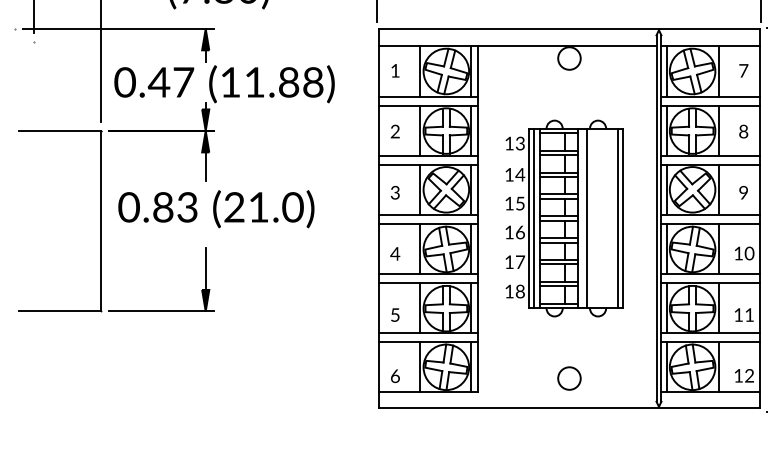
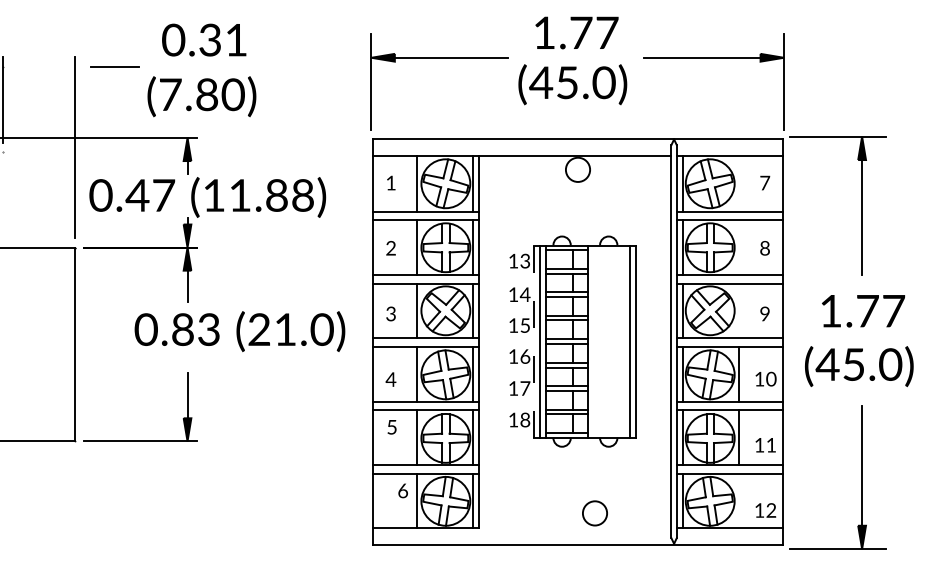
line: (718, 71) -> (738, 183), removed
line: (718, 130) -> (738, 247), removed
line: (718, 189) -> (738, 310), removed
text: (215, 209) -> (239, 331), moved
line: (586, 218) -> (596, 341), removed
line: (528, 219) -> (534, 342), solid -> dashed
text: (394, 315) -> (391, 427), moved
line: (718, 366) -> (738, 500), removed
text: (394, 375) -> (402, 490), moved
part: (568, 378) -> (594, 513), moved

